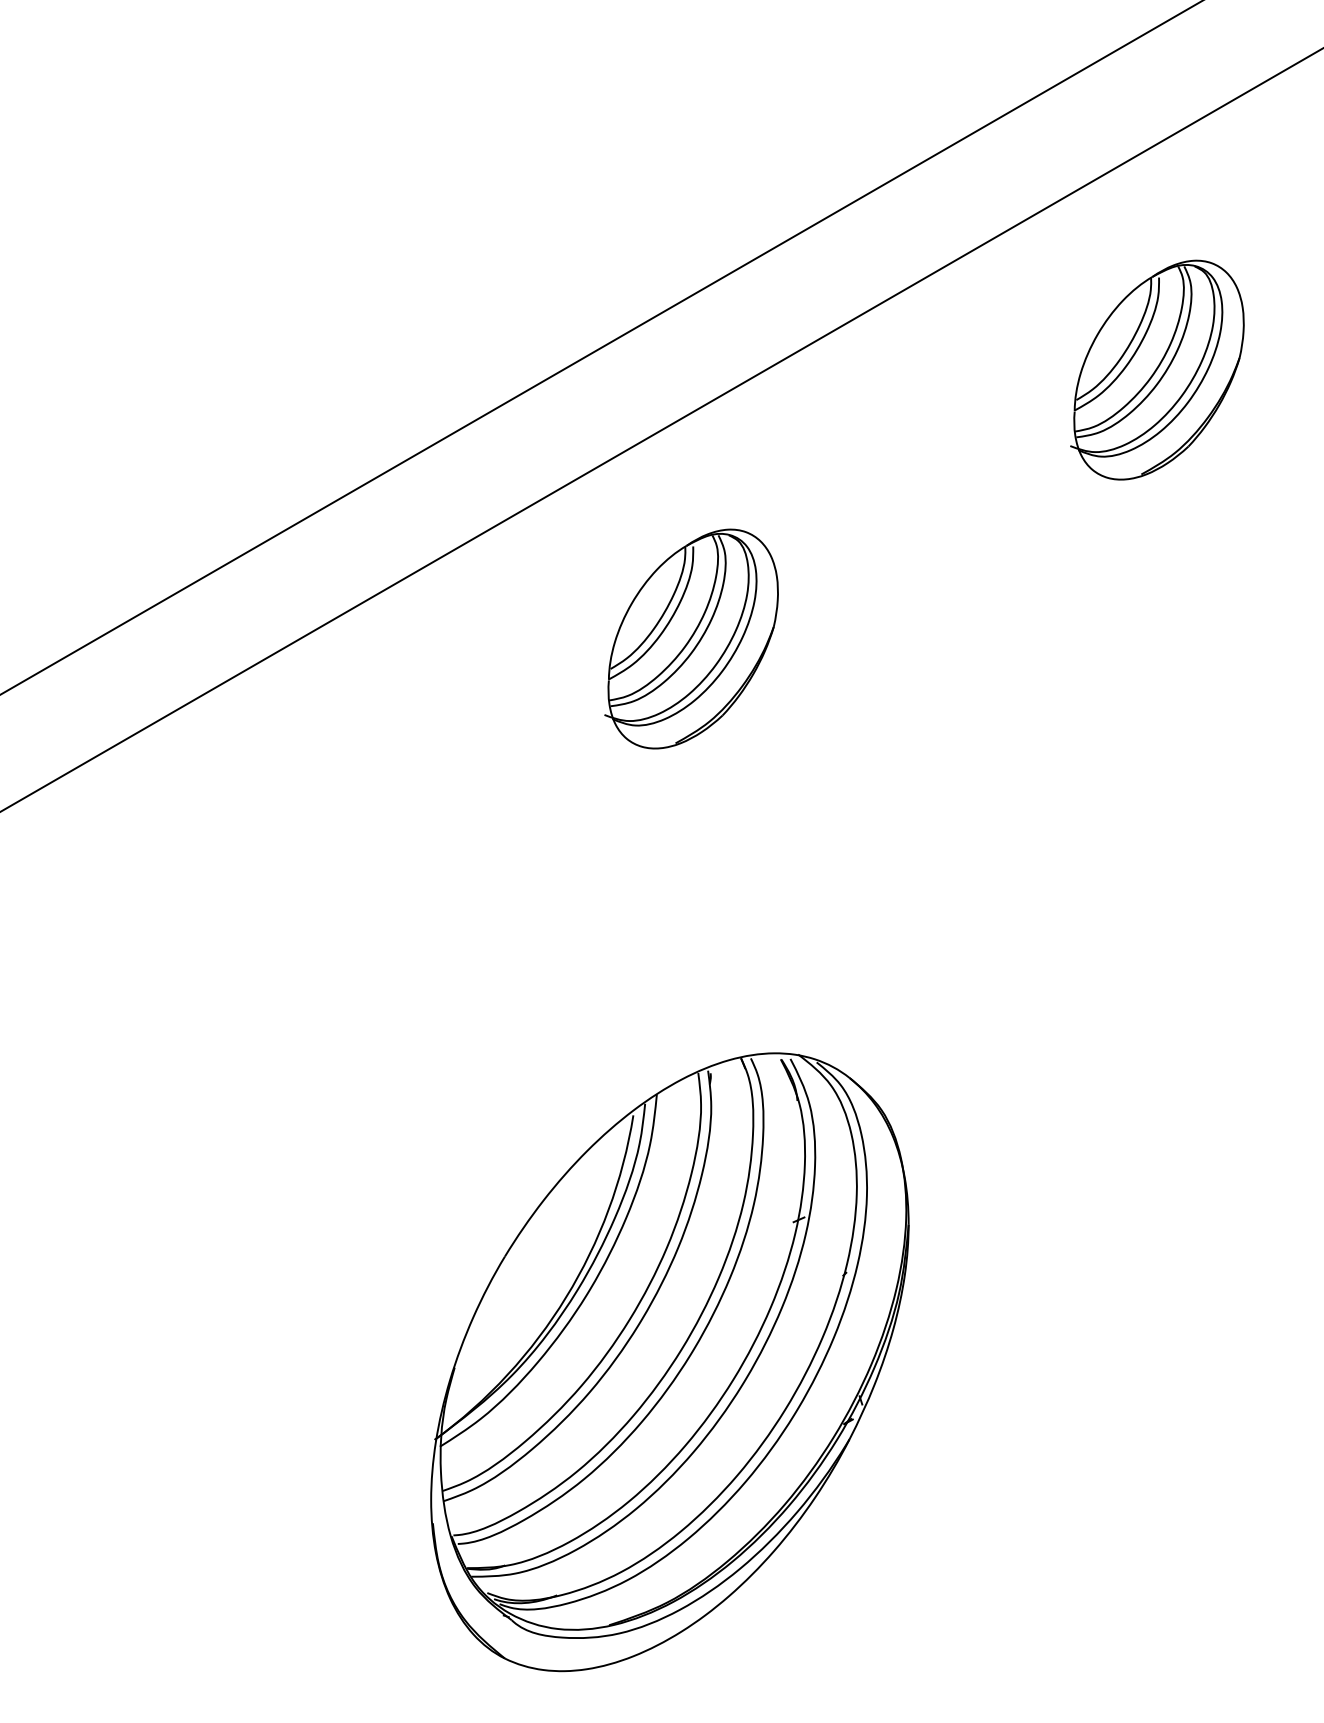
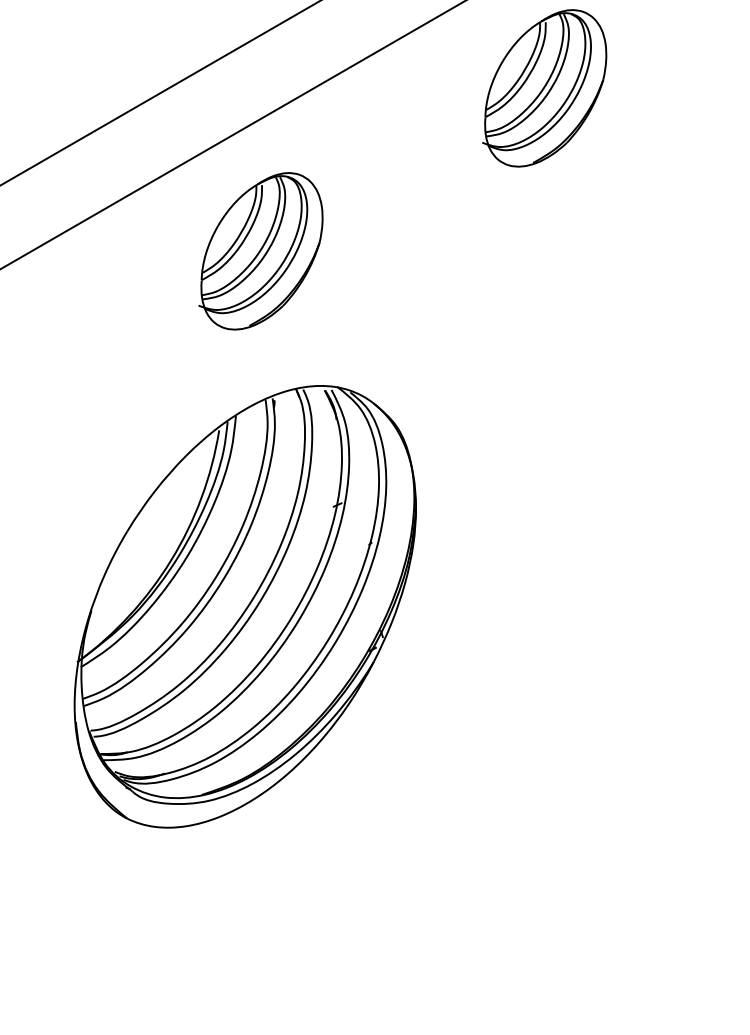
part: (1157, 369) -> (544, 87), moved
part: (691, 638) -> (260, 250), moved
part: (669, 1362) -> (245, 607), moved

